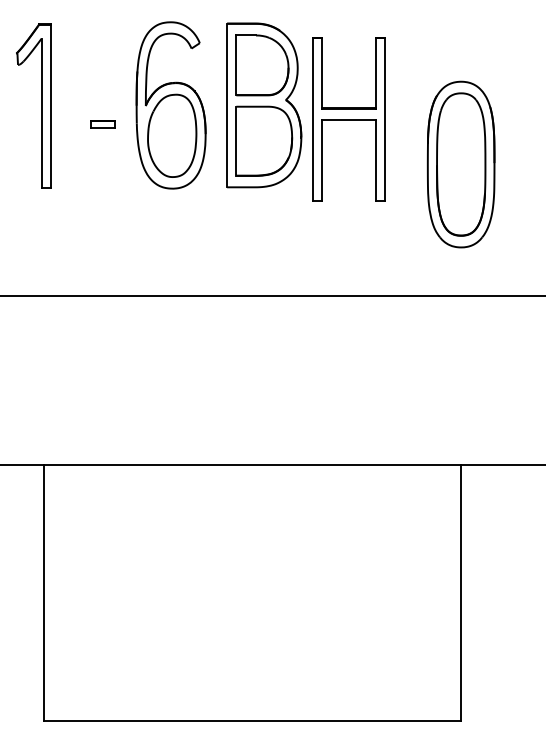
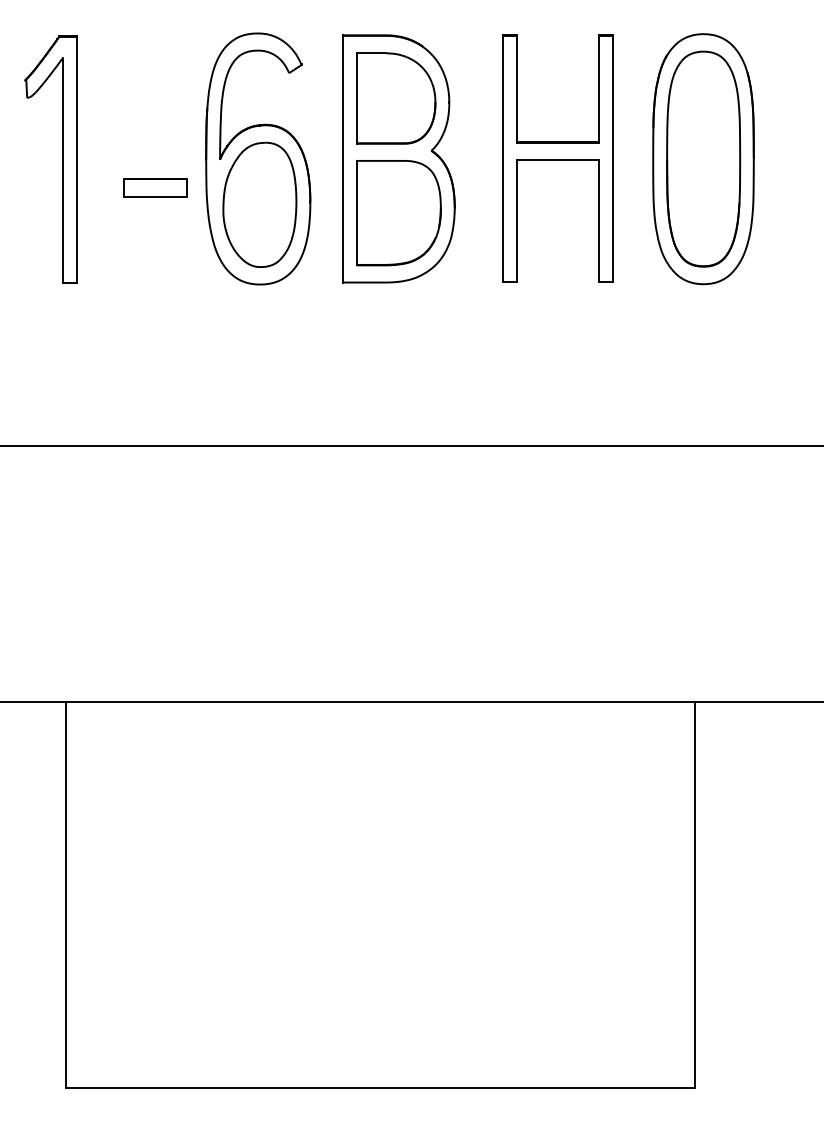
part: (348, 119) -> (557, 159), moved
part: (102, 124) -> (154, 187), size x1.67
part: (460, 164) -> (702, 159), moved

